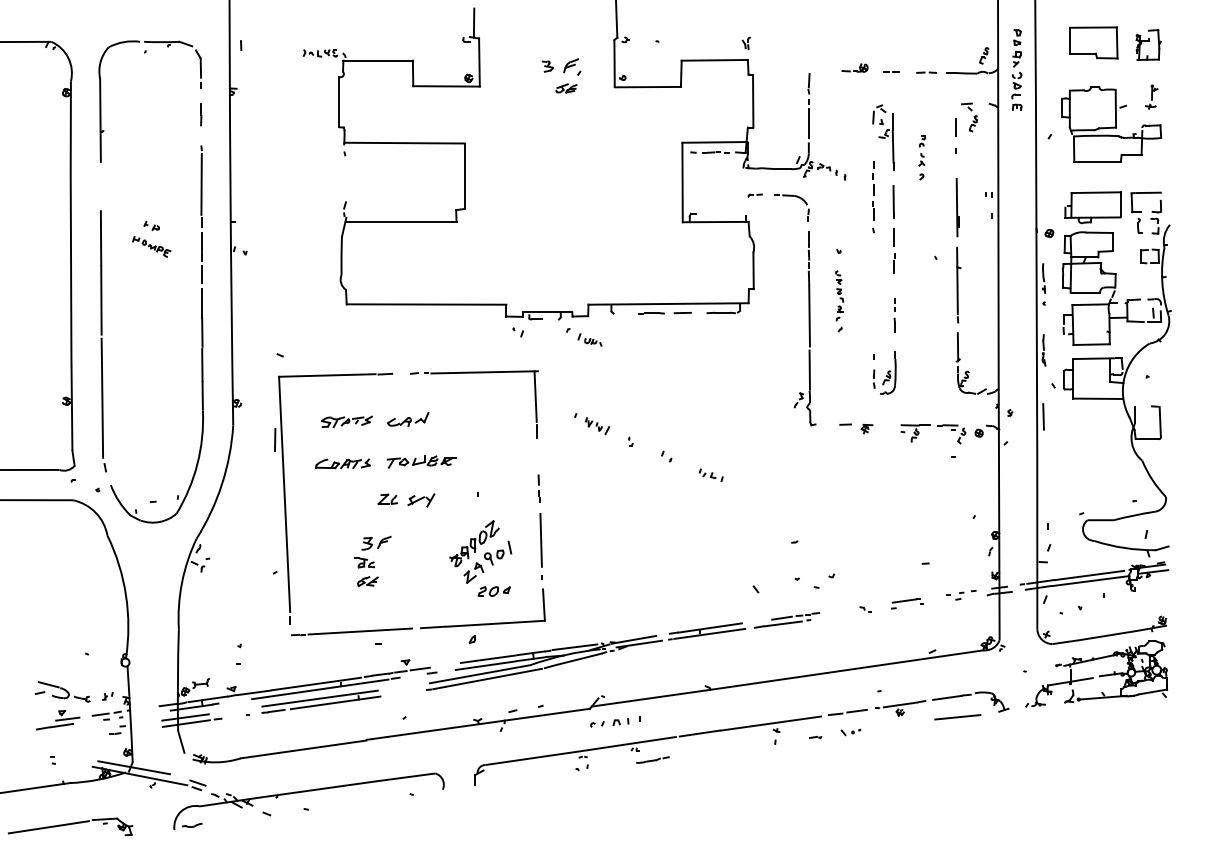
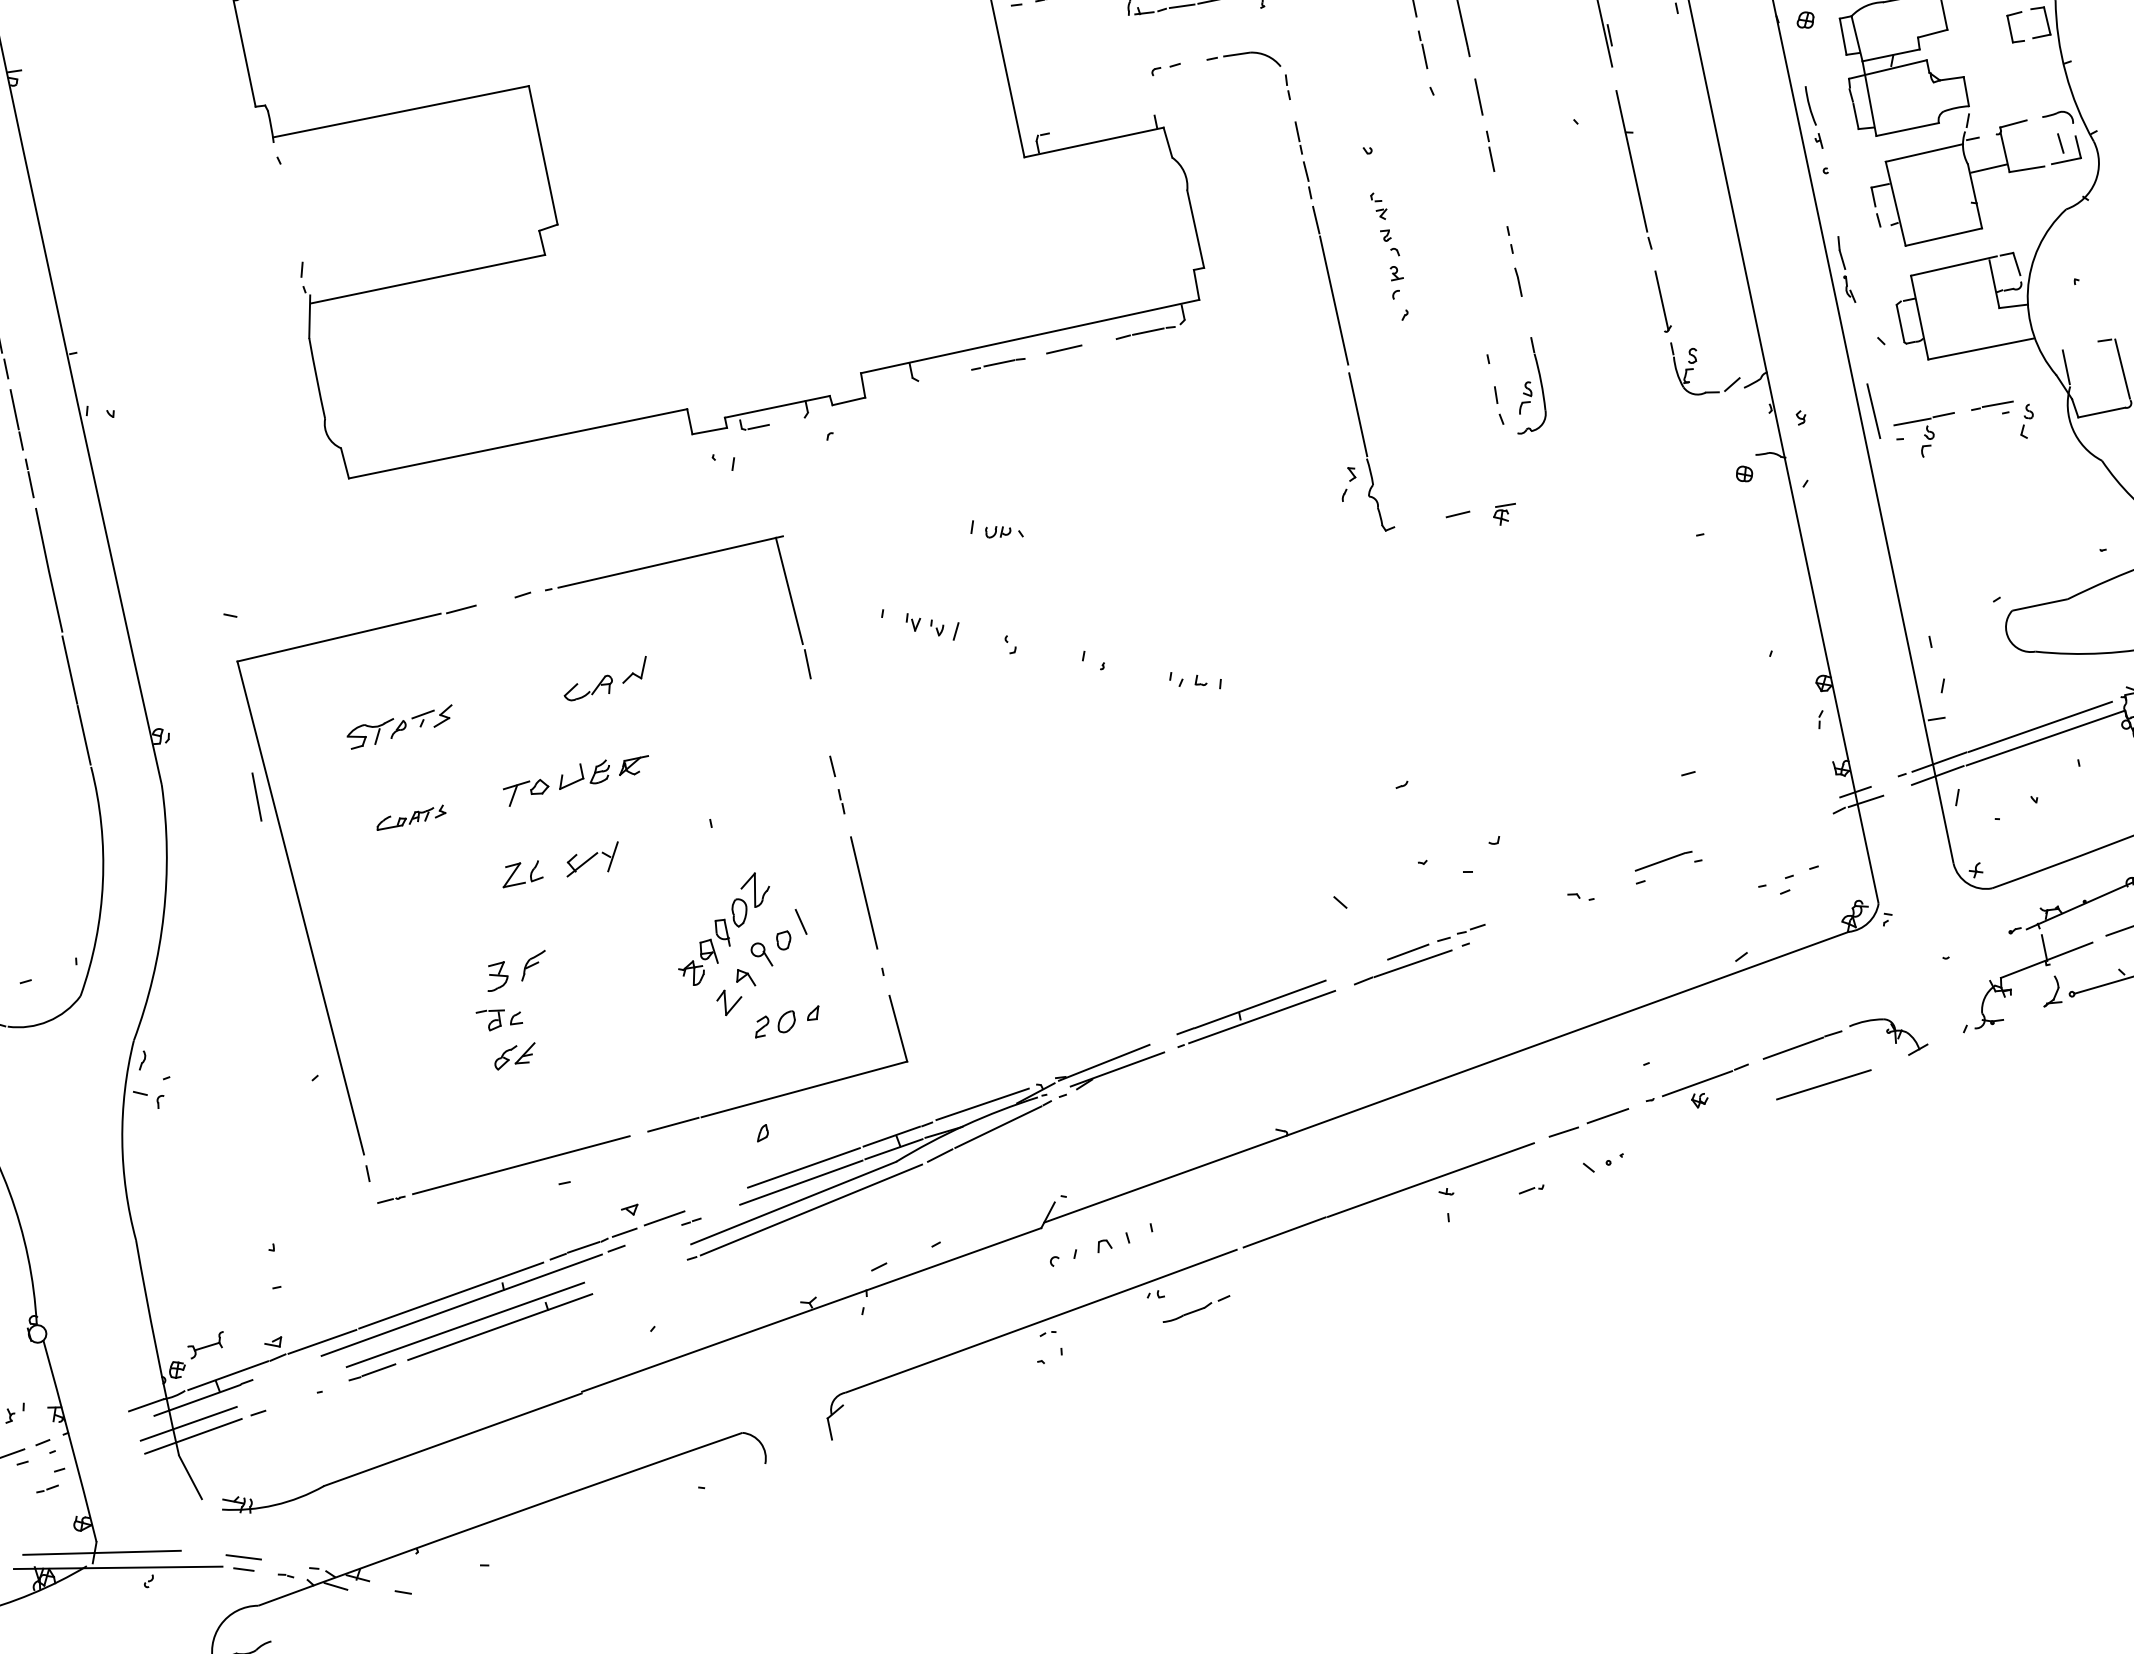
part: (589, 339) -> (994, 528), moved
part: (408, 419) -> (606, 679), moved
part: (937, 426) -> (1970, 412), moved
part: (342, 463) -> (409, 817), size x0.6
part: (961, 595) -> (1790, 882), moved

